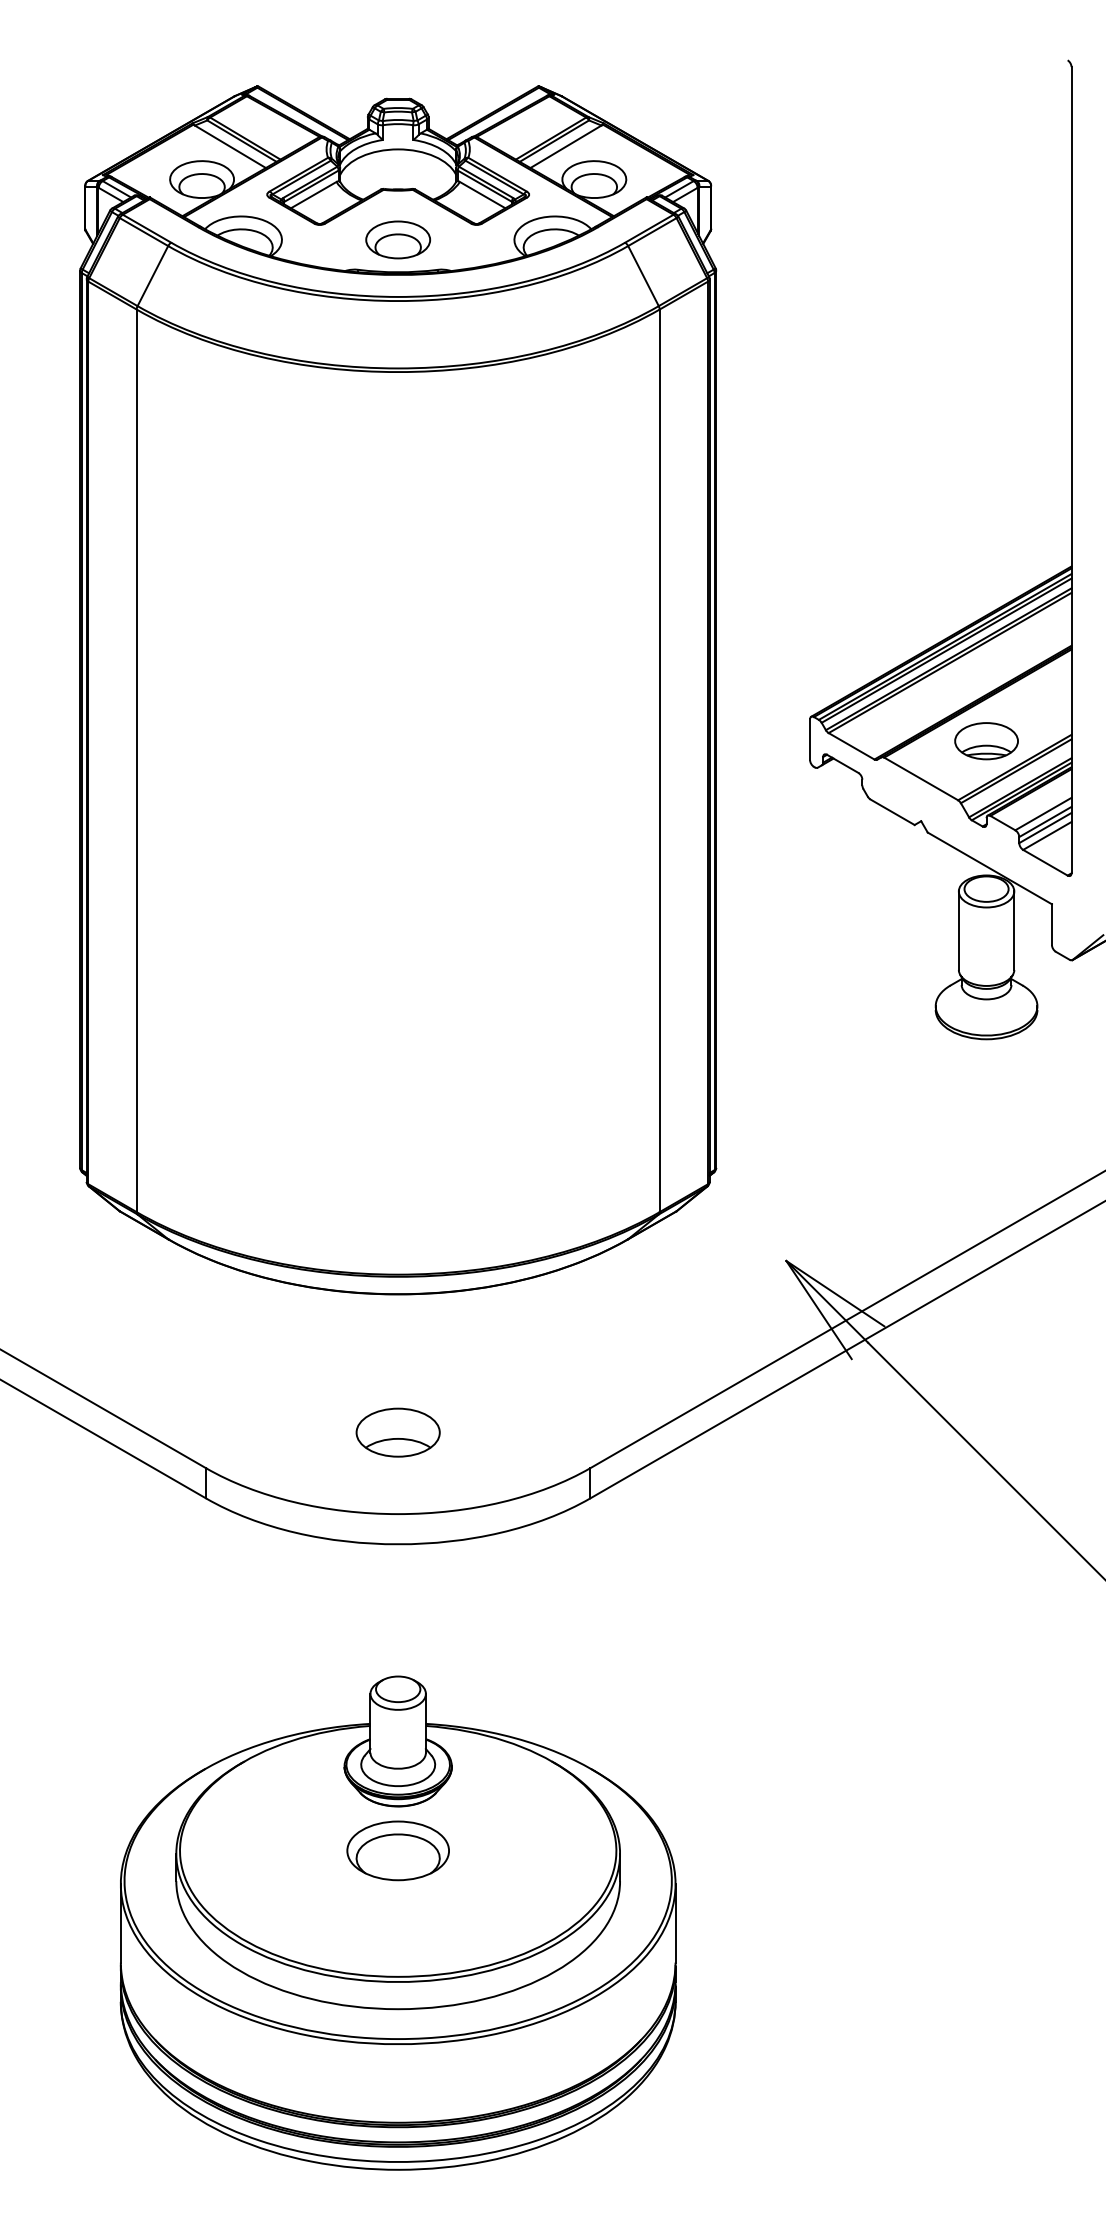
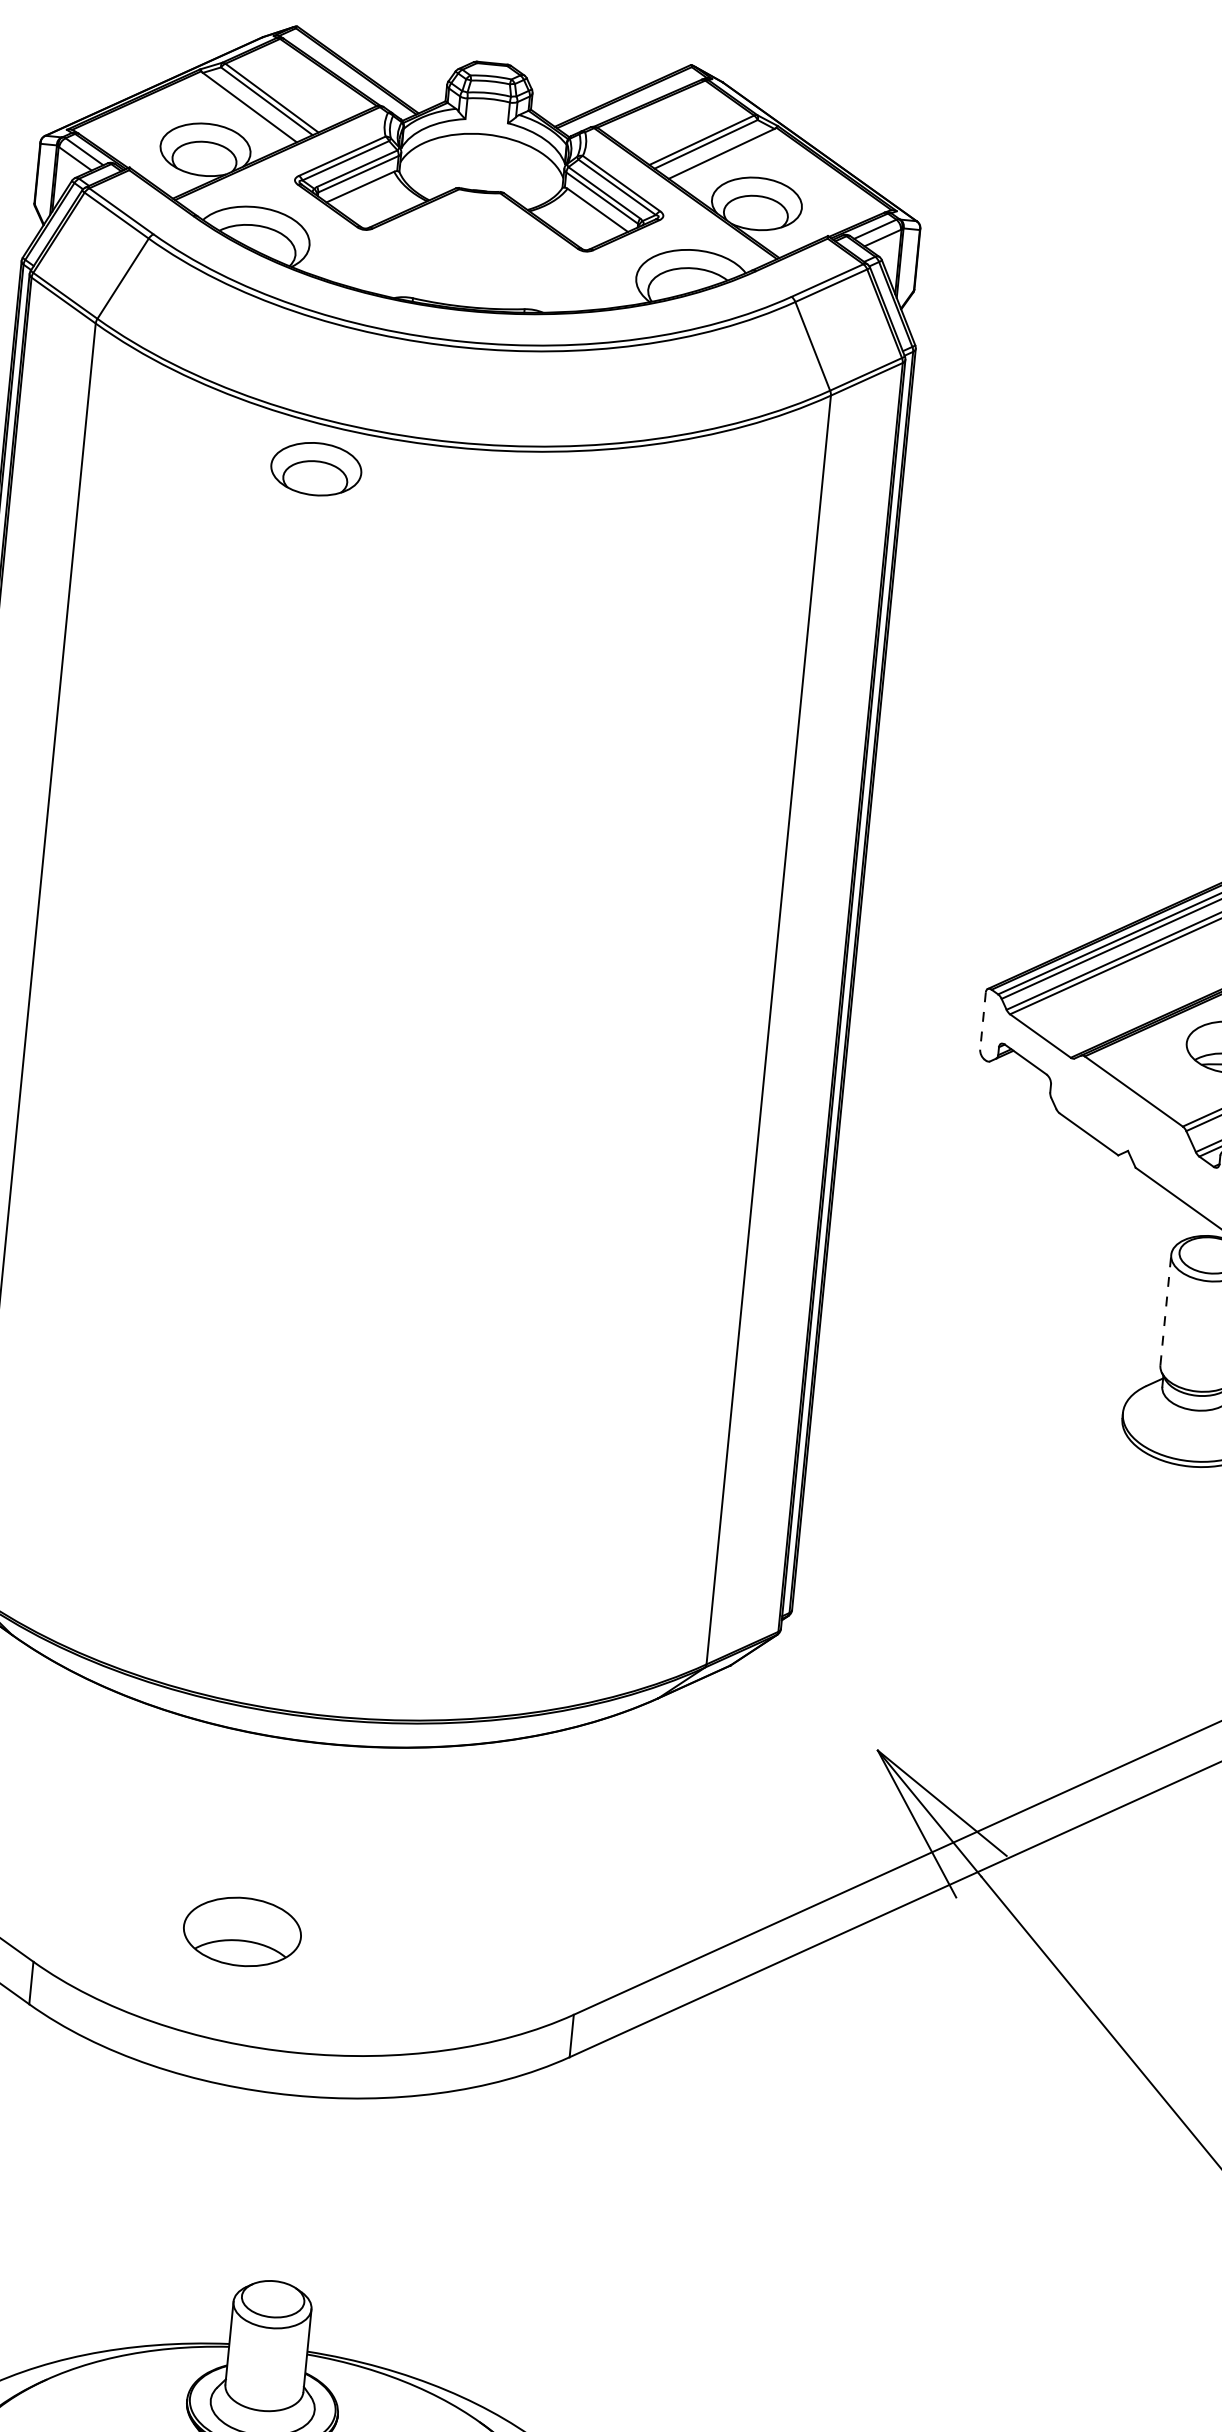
part: (397, 239) -> (315, 468), moved
line: (810, 740) -> (983, 1022), solid -> dashed
line: (958, 930) -> (1165, 1309), solid -> dashed
part: (397, 1432) -> (241, 1931), moved

